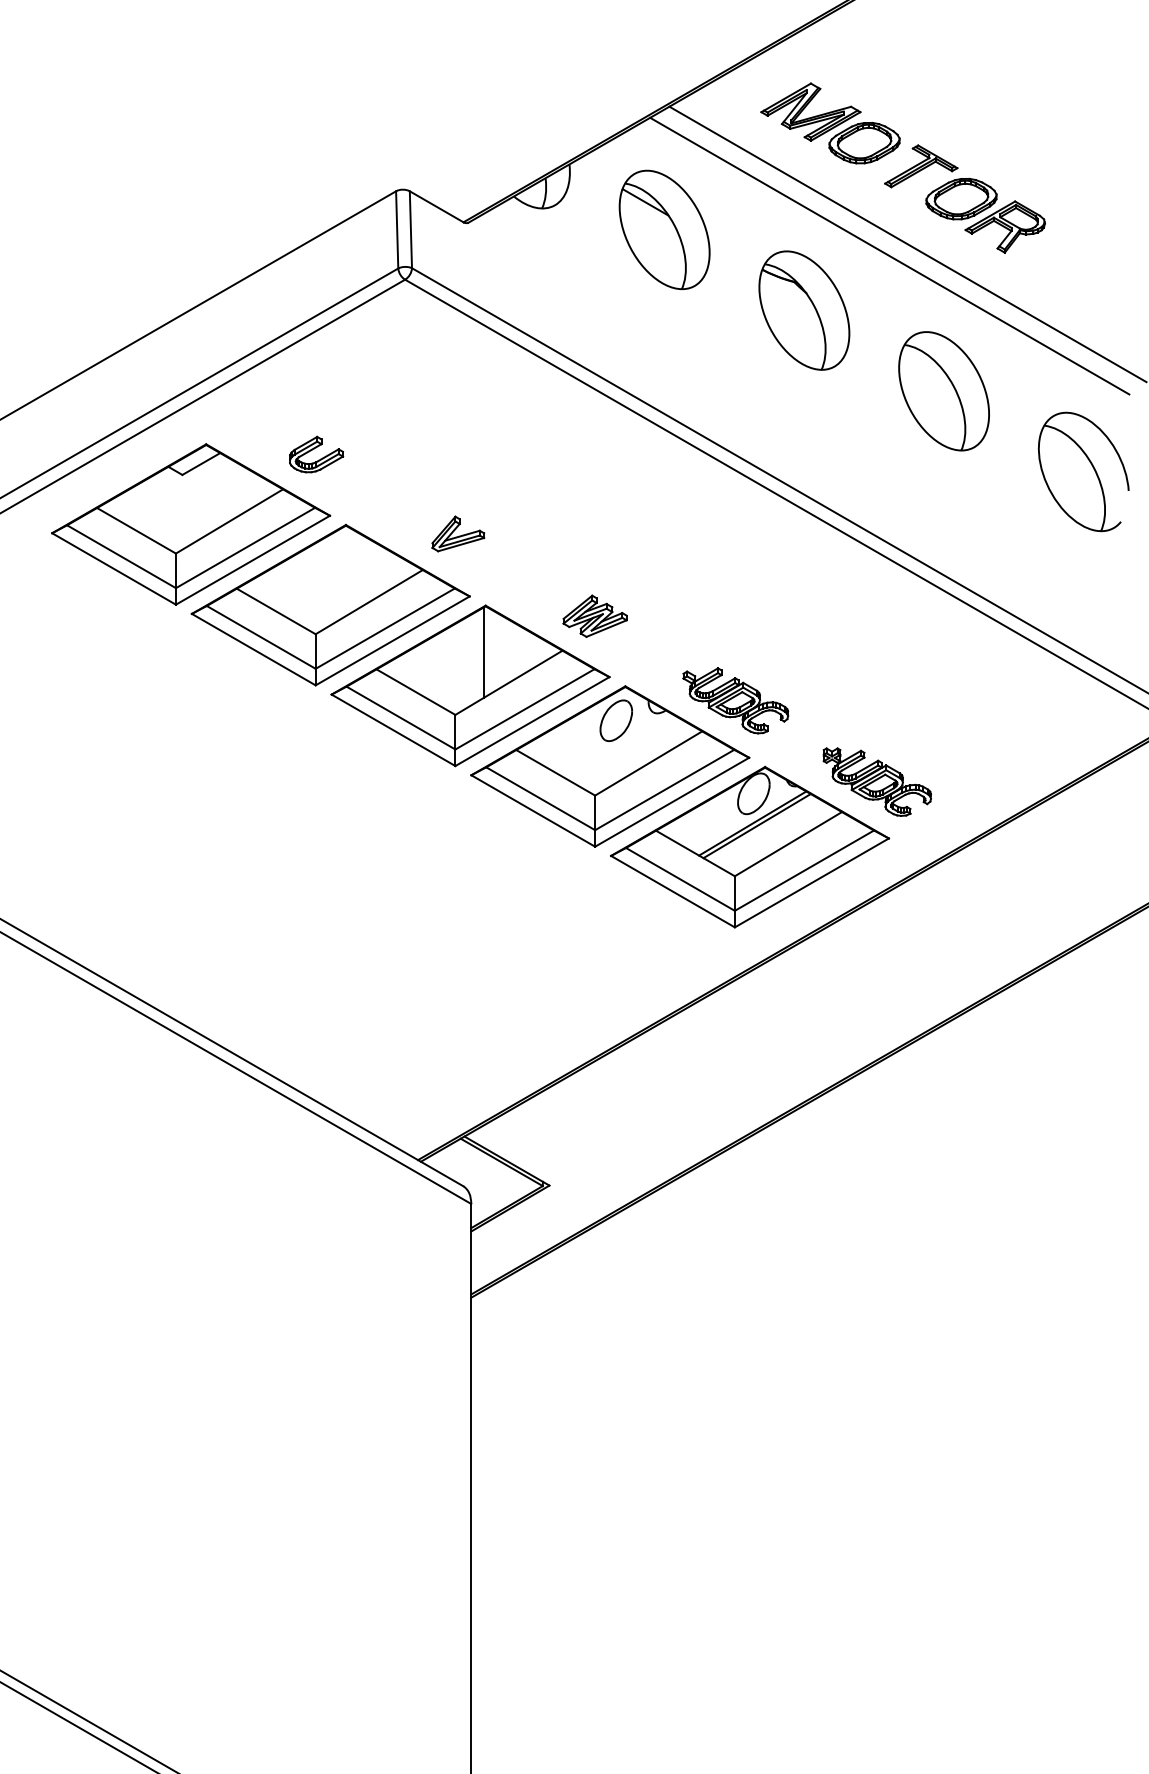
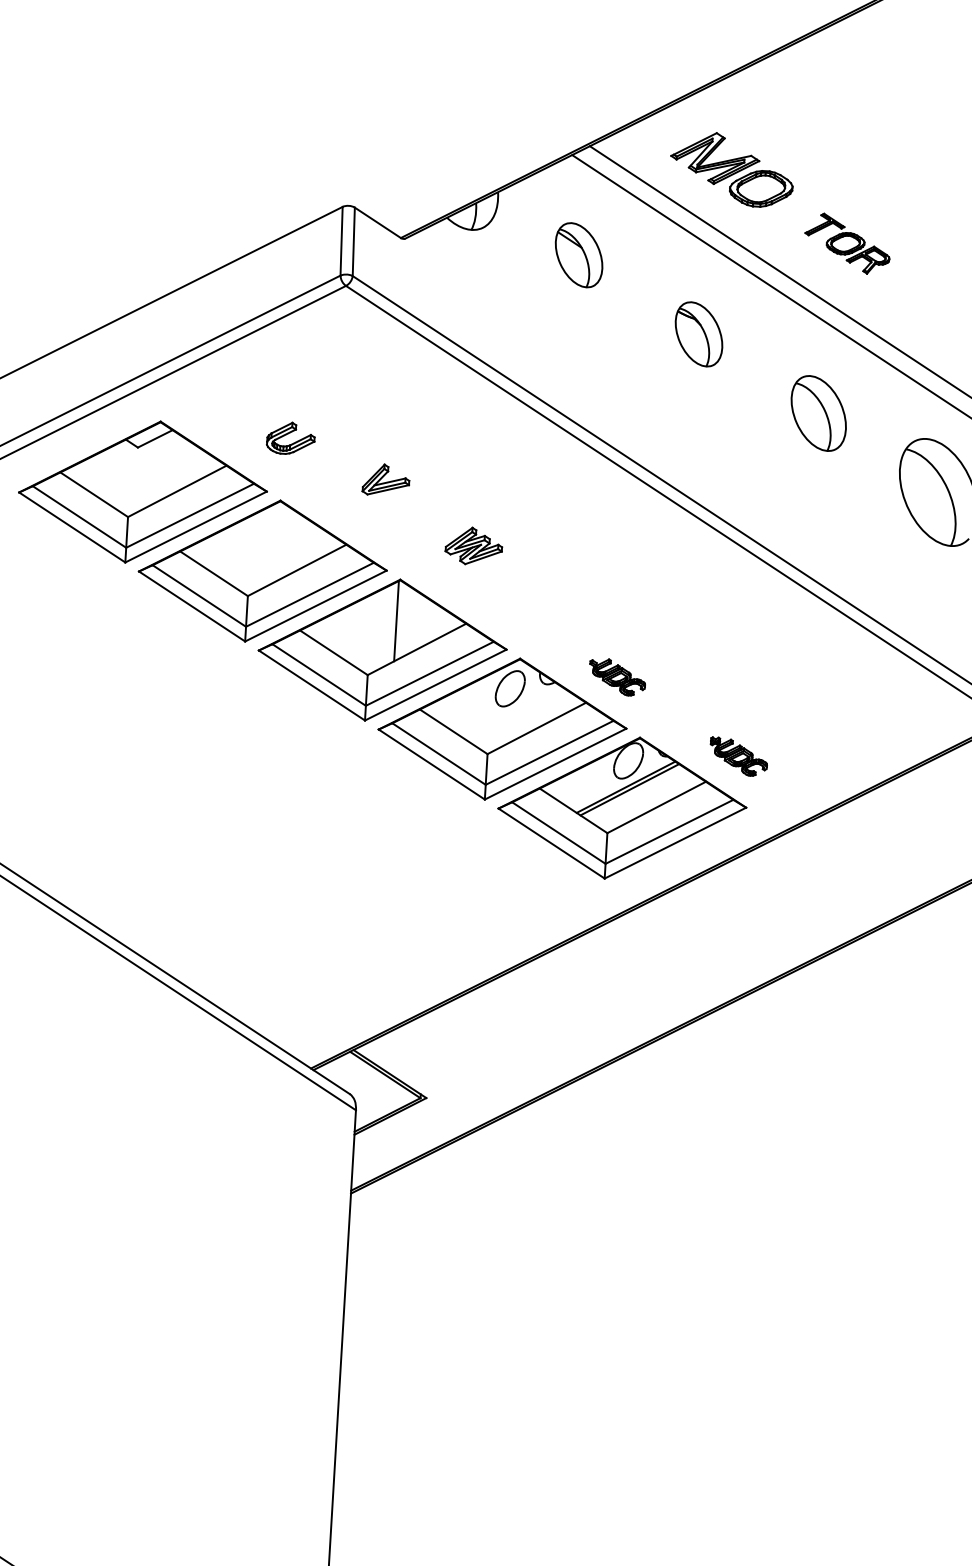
part: (964, 198) -> (847, 243), size x0.6
part: (664, 229) -> (579, 255), size x0.6
part: (804, 310) -> (699, 334), size x0.6
part: (943, 391) -> (818, 413), size x0.7
part: (316, 454) -> (290, 438), moved
part: (458, 533) -> (386, 479), moved
part: (594, 615) -> (473, 545), moved
part: (735, 700) -> (617, 677), size x0.6
part: (876, 781) -> (738, 756), size x0.6

